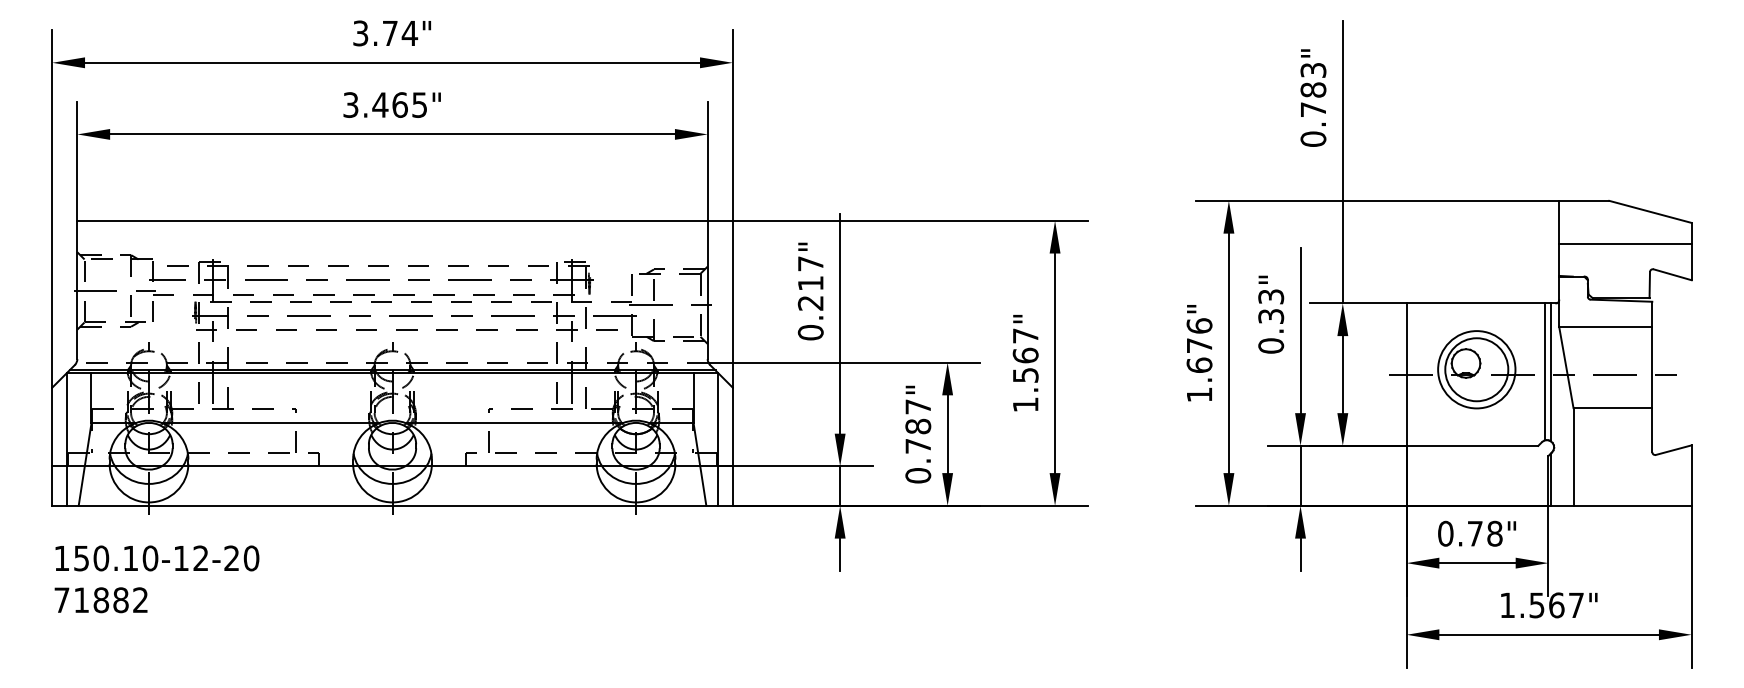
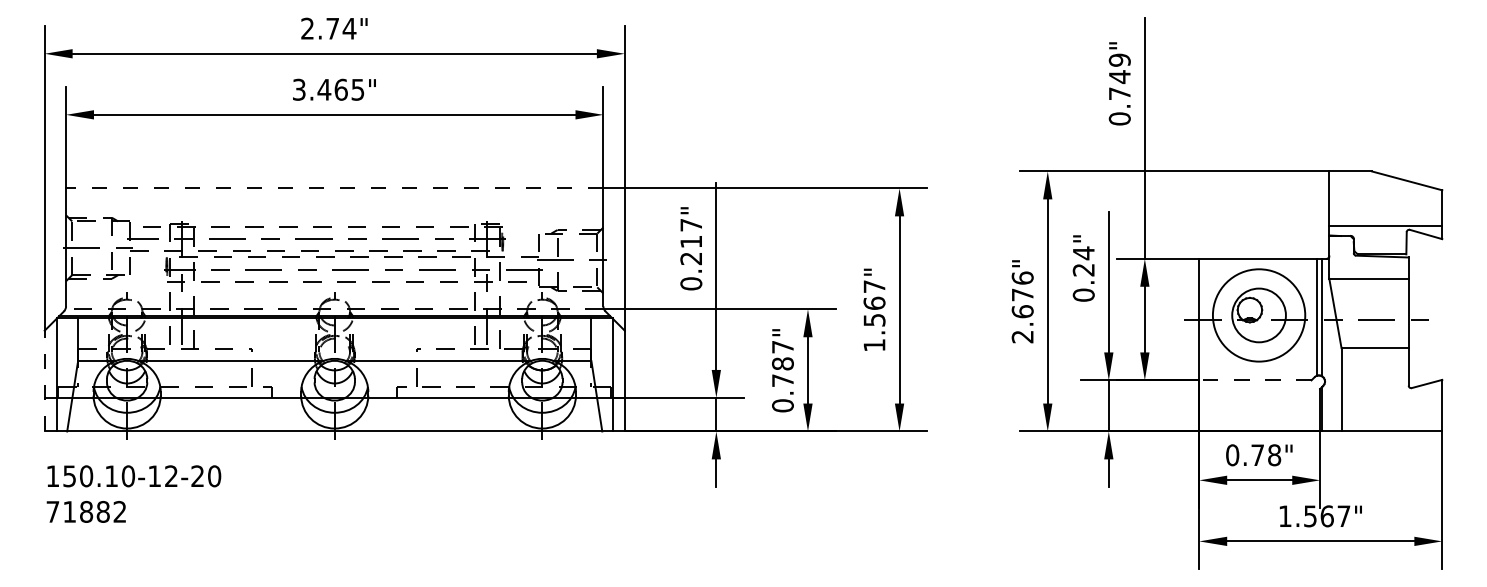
text: (360, 33) -> (307, 28), 3.74" -> 2.74"
text: (1313, 80) -> (1119, 68), 0.783" -> 0.749"
line: (392, 220) -> (334, 188), solid -> dashed
line: (1625, 243) -> (1385, 225), moved
text: (1271, 305) -> (1084, 260), 0.33" -> 0.24"
circle: (1476, 369) -> (1258, 315), size x1.4
text: (1199, 394) -> (1022, 336), 1.676" -> 2.676"
line: (1472, 445) -> (1255, 380), solid -> dashed
line: (52, 446) -> (44, 380), solid -> dashed

